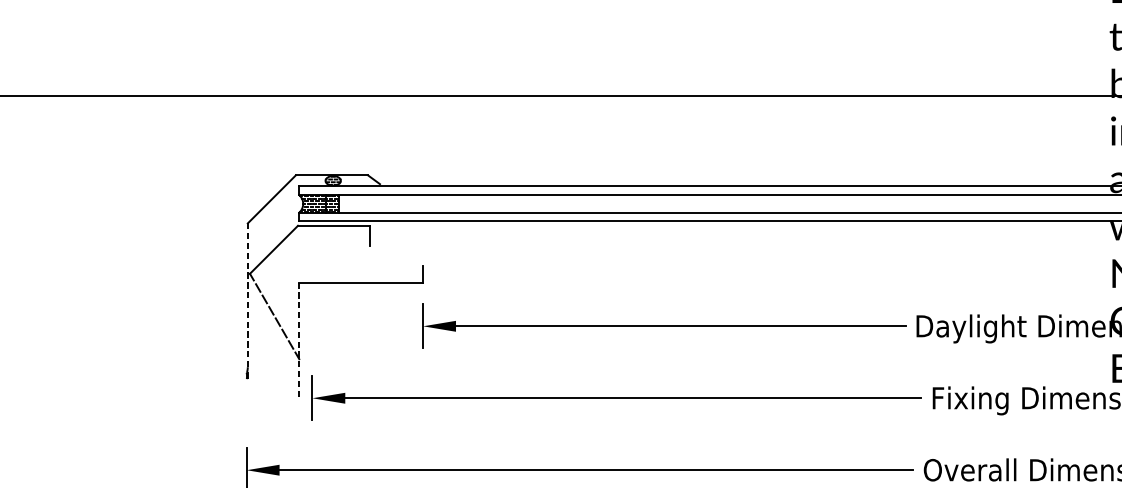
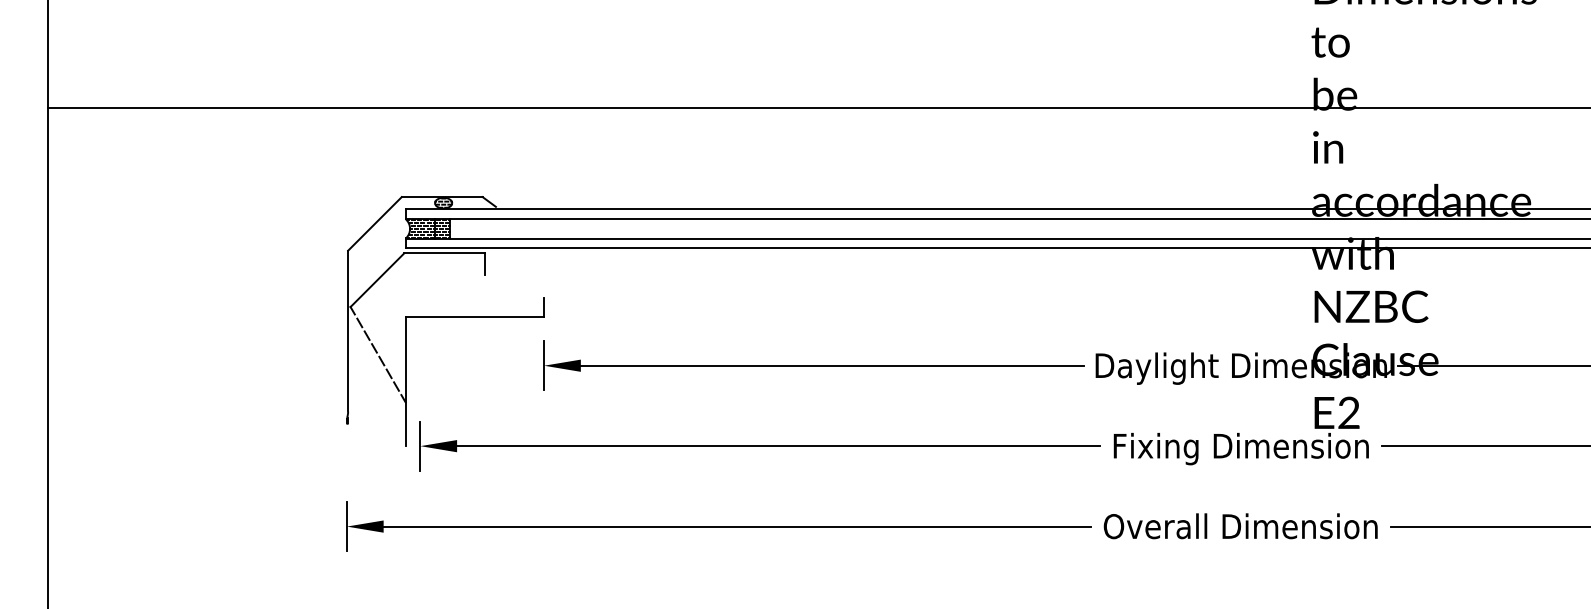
line: (248, 294) -> (348, 330), dashed -> solid
line: (299, 340) -> (405, 381), dashed -> solid

